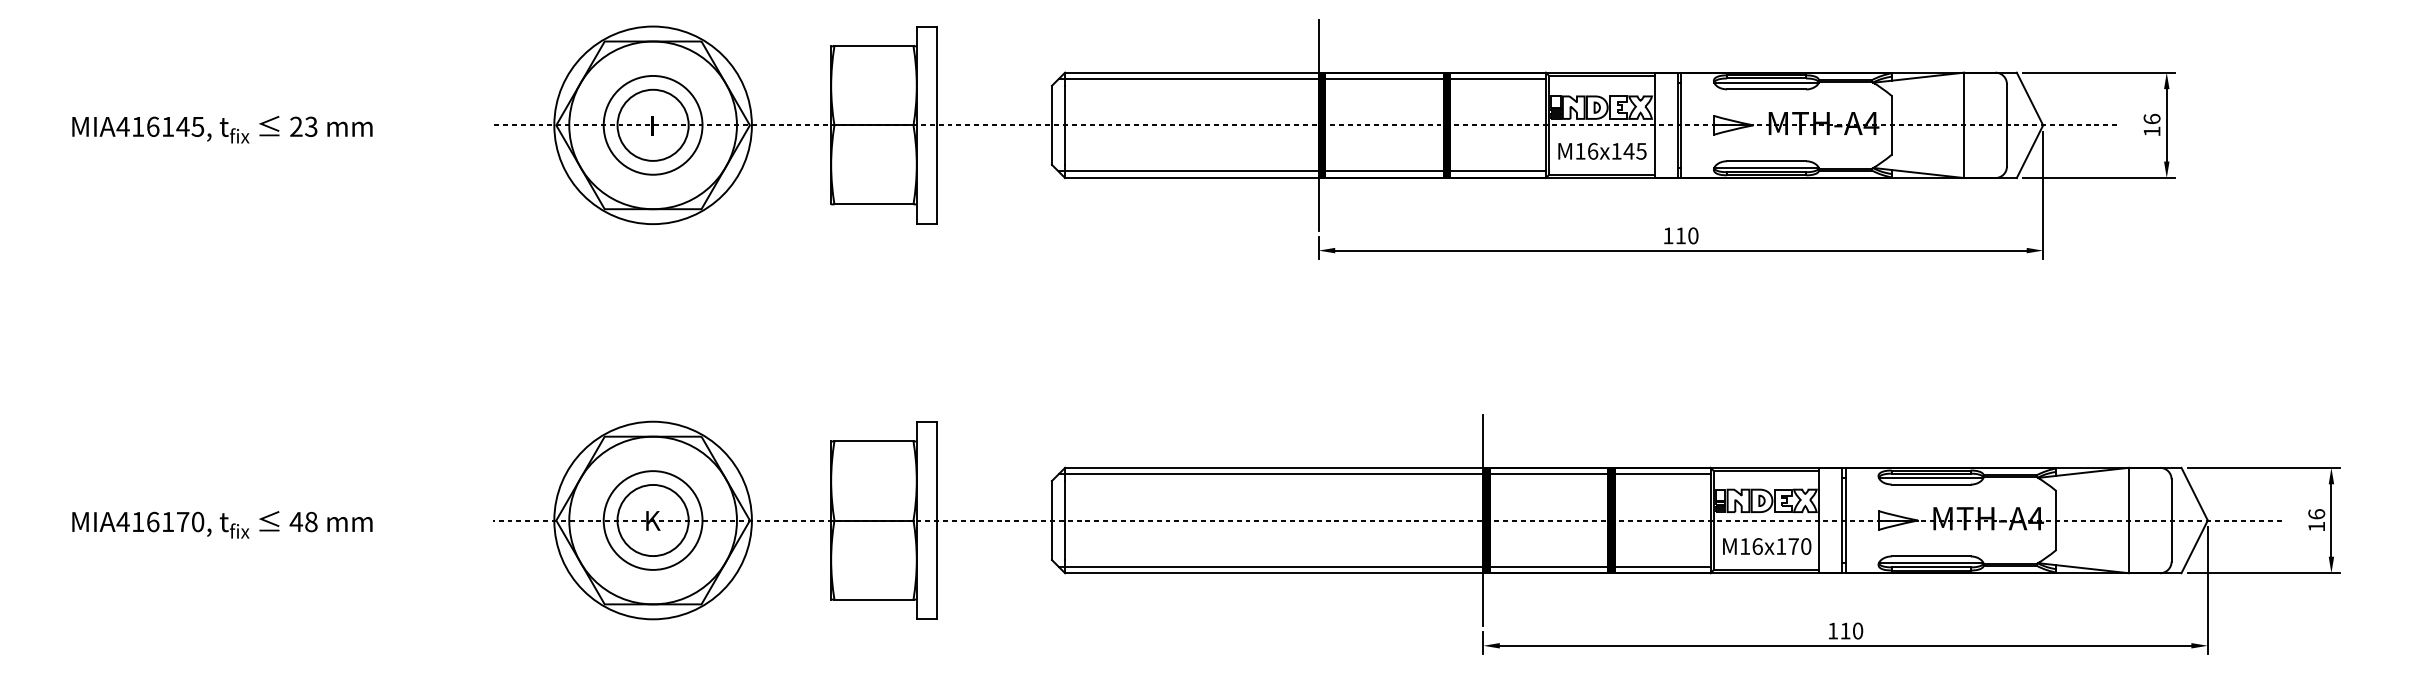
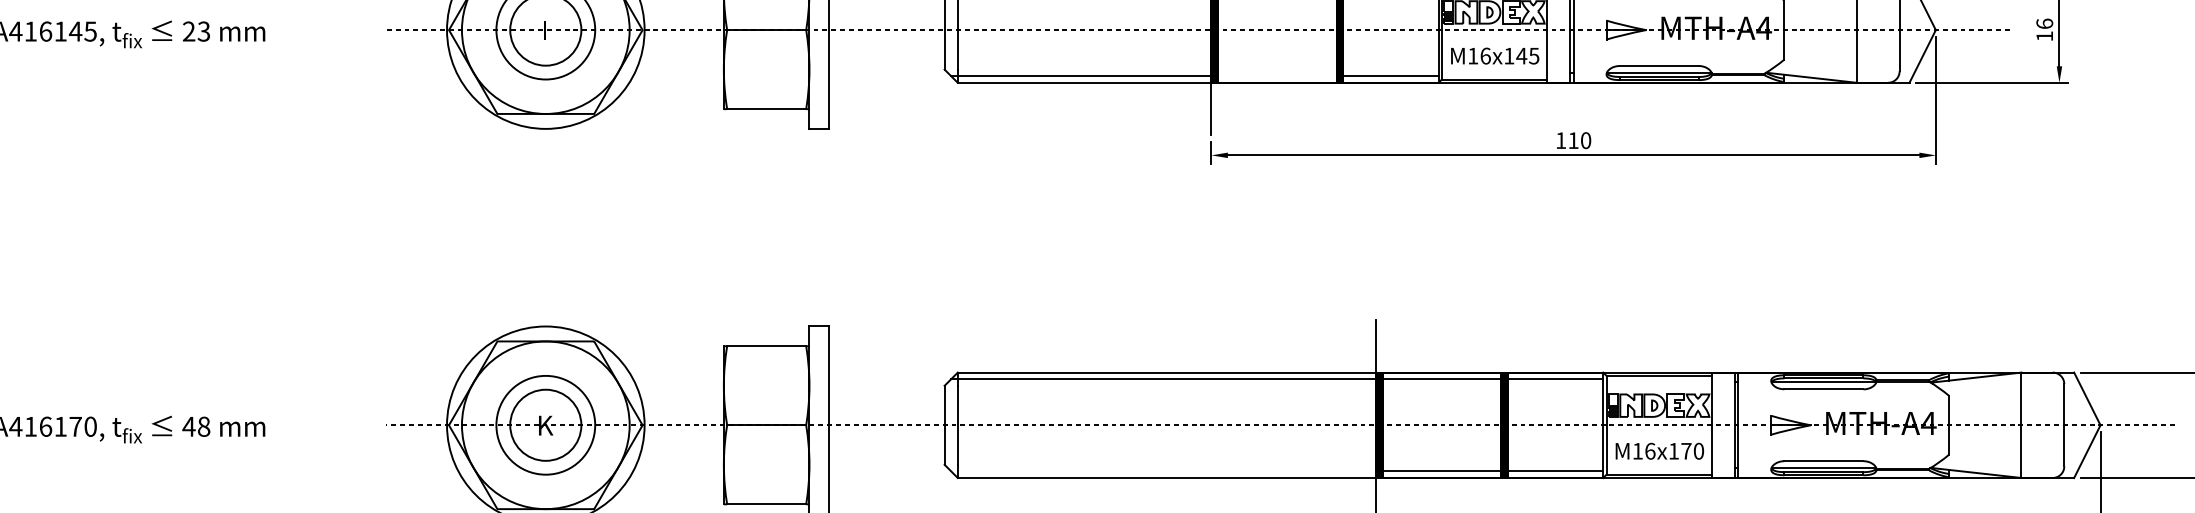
line: (1384, 171) -> (1277, 76), removed
line: (1270, 566) -> (1163, 471), removed

